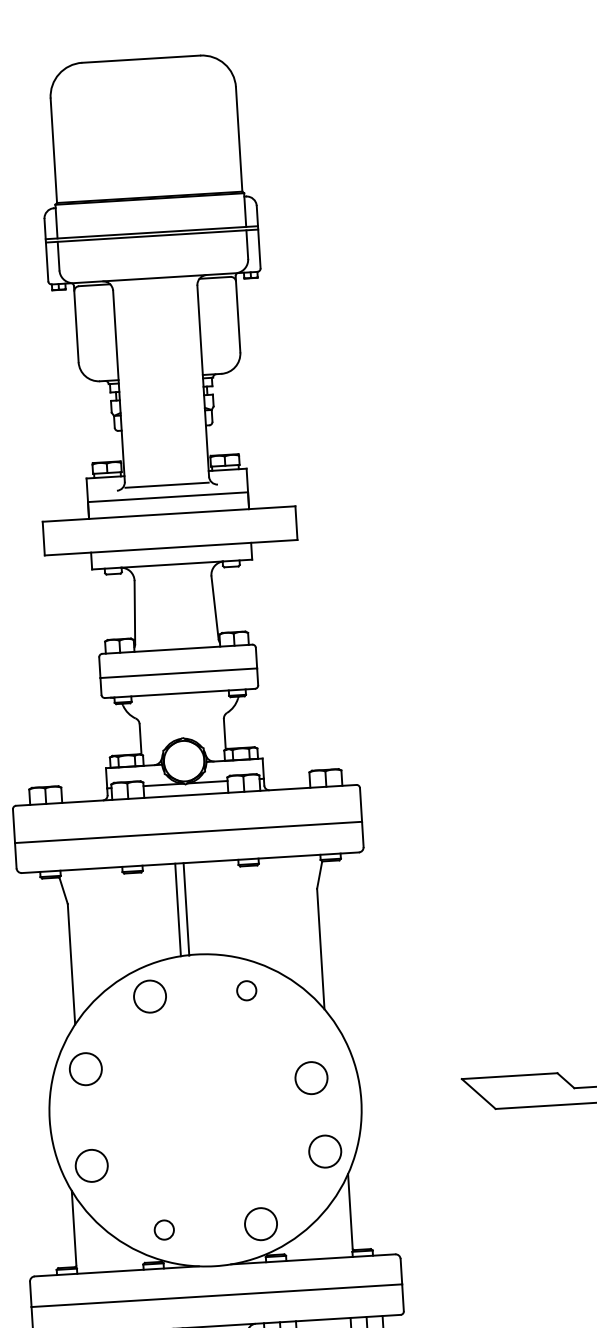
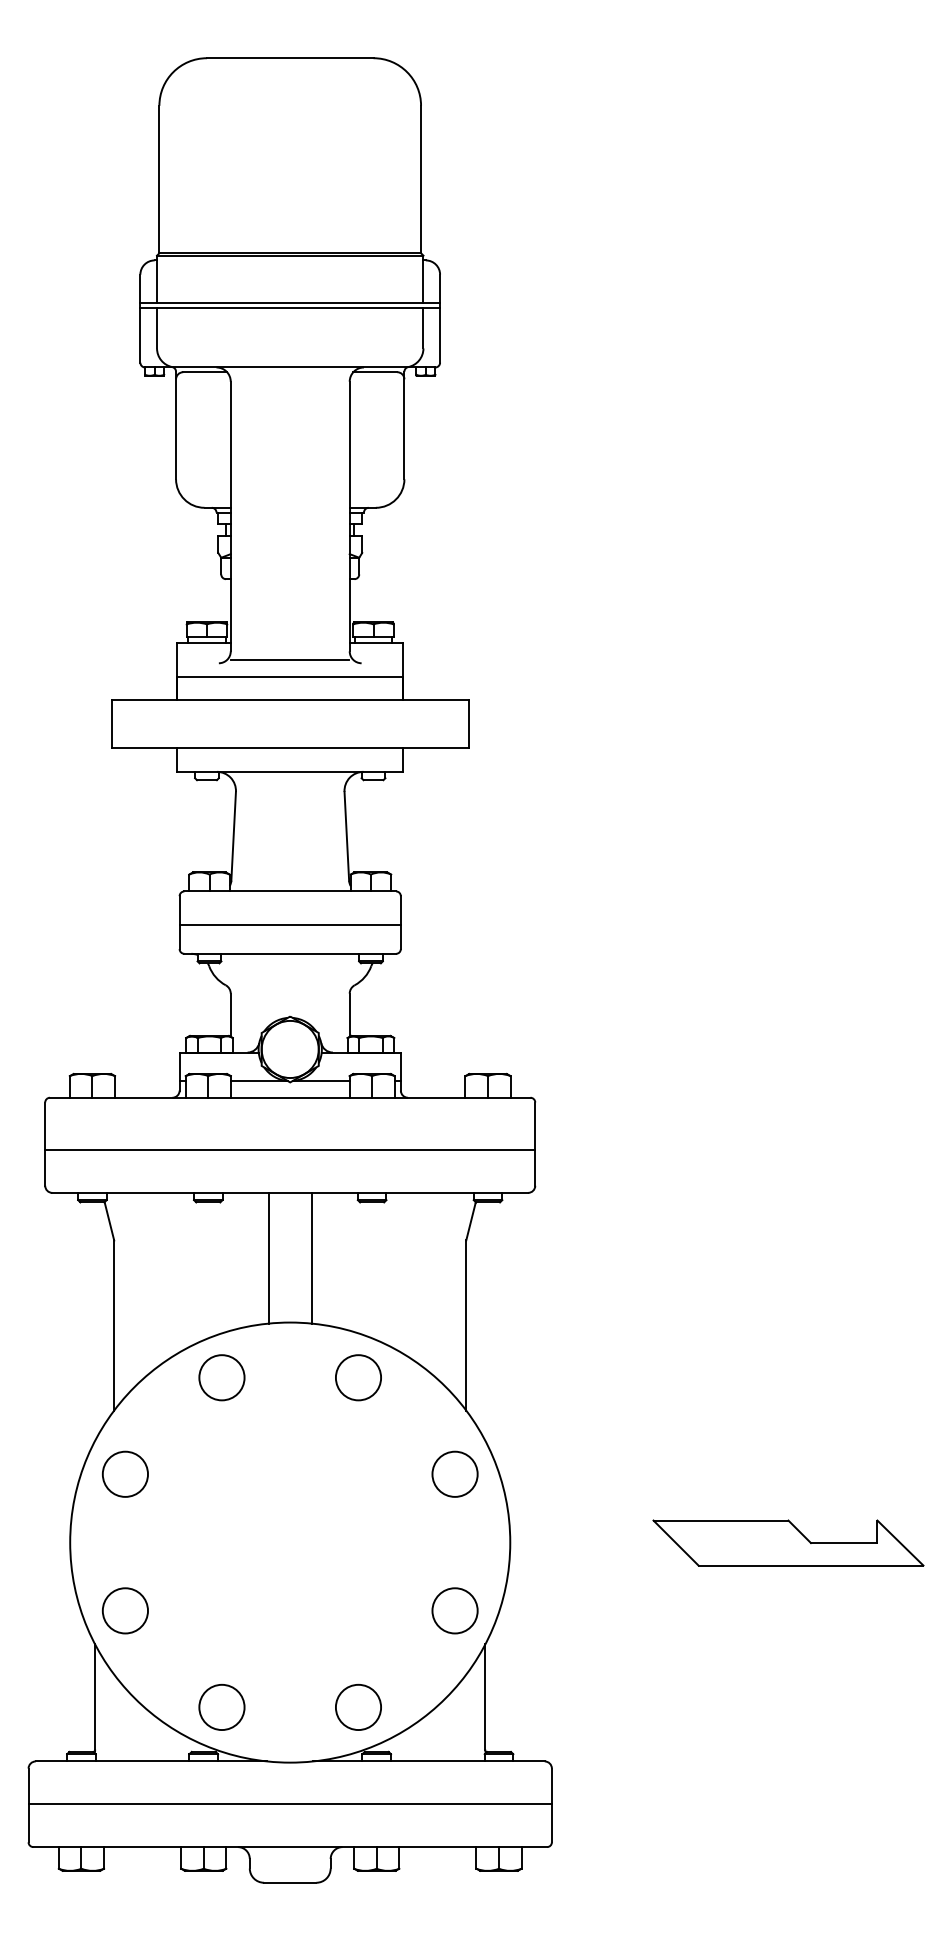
line: (186, 908) -> (311, 1257), moved
circle: (246, 990) -> (358, 1377), size x1.67
circle: (311, 1077) -> (454, 1473), moved
circle: (164, 1230) -> (221, 1707), size x1.67

